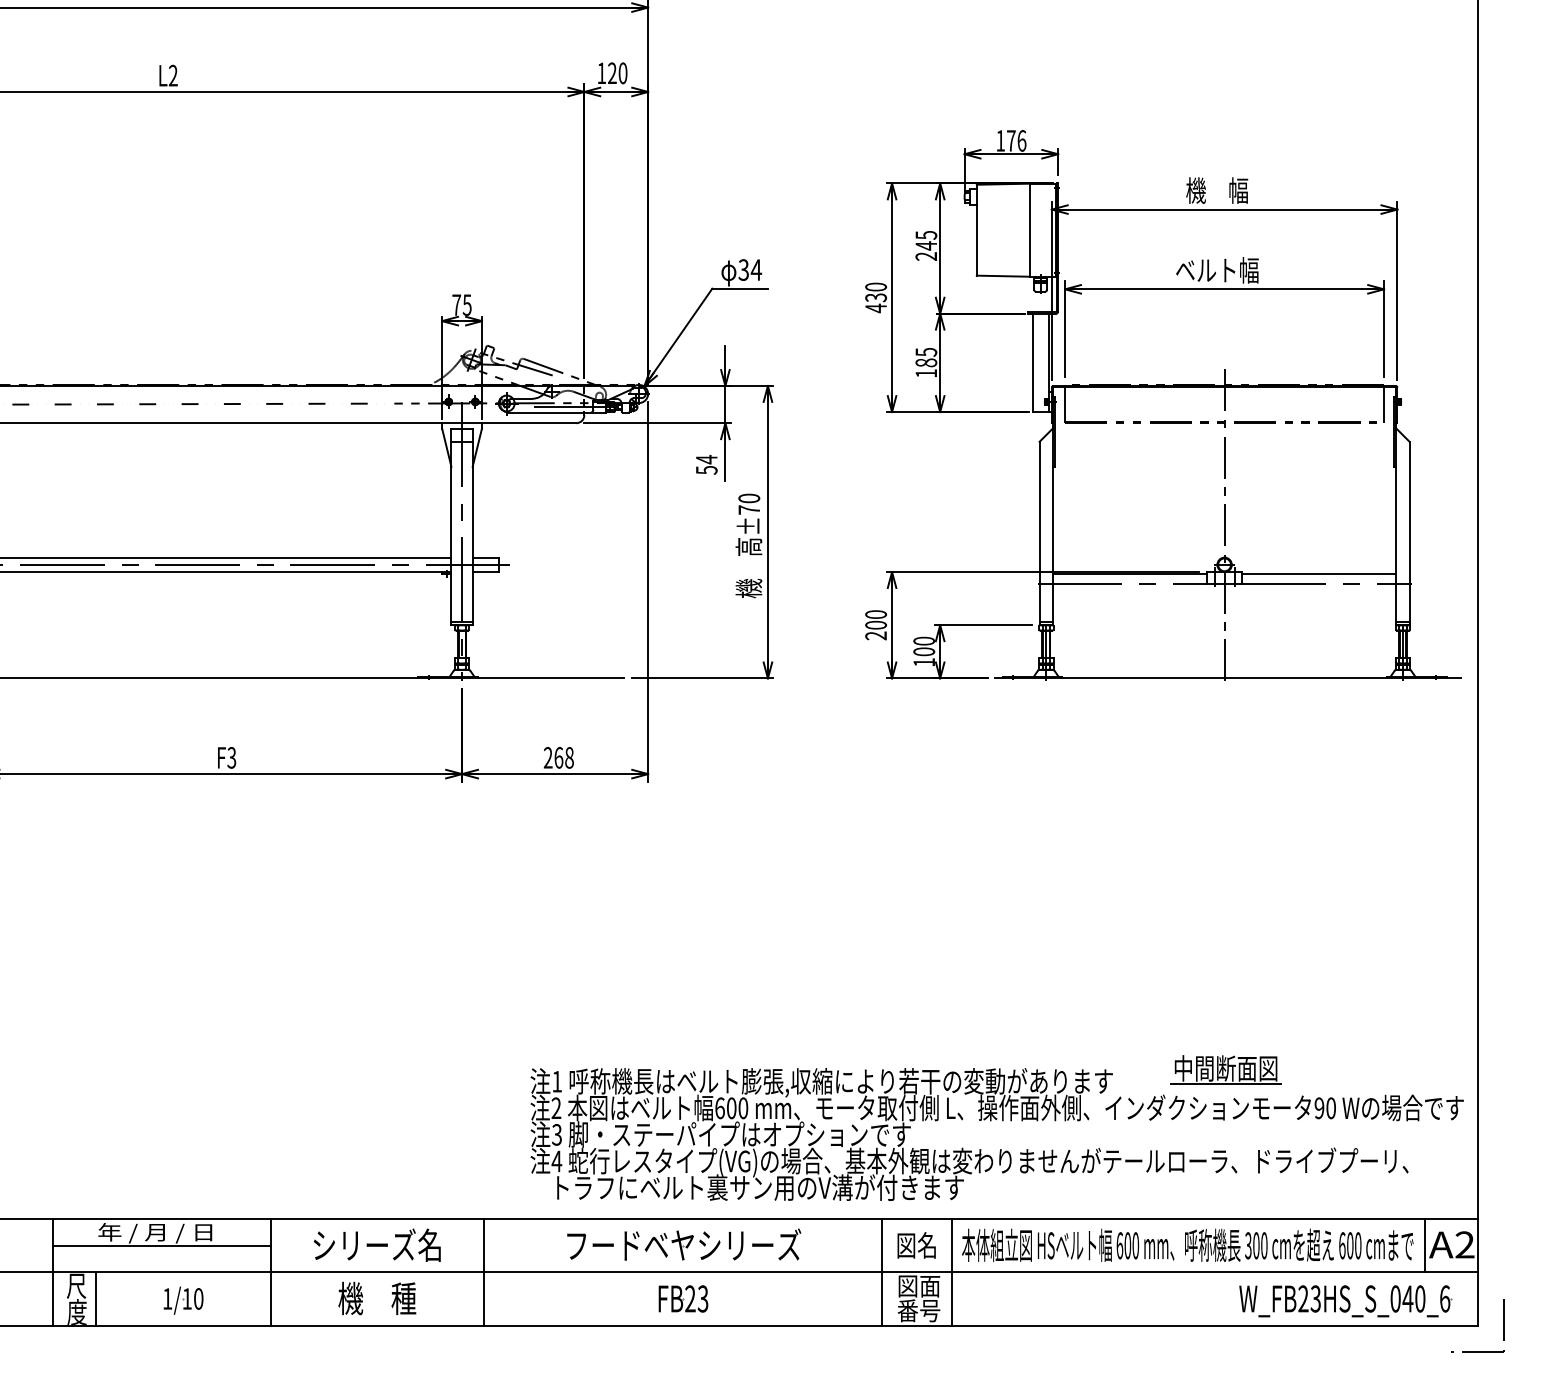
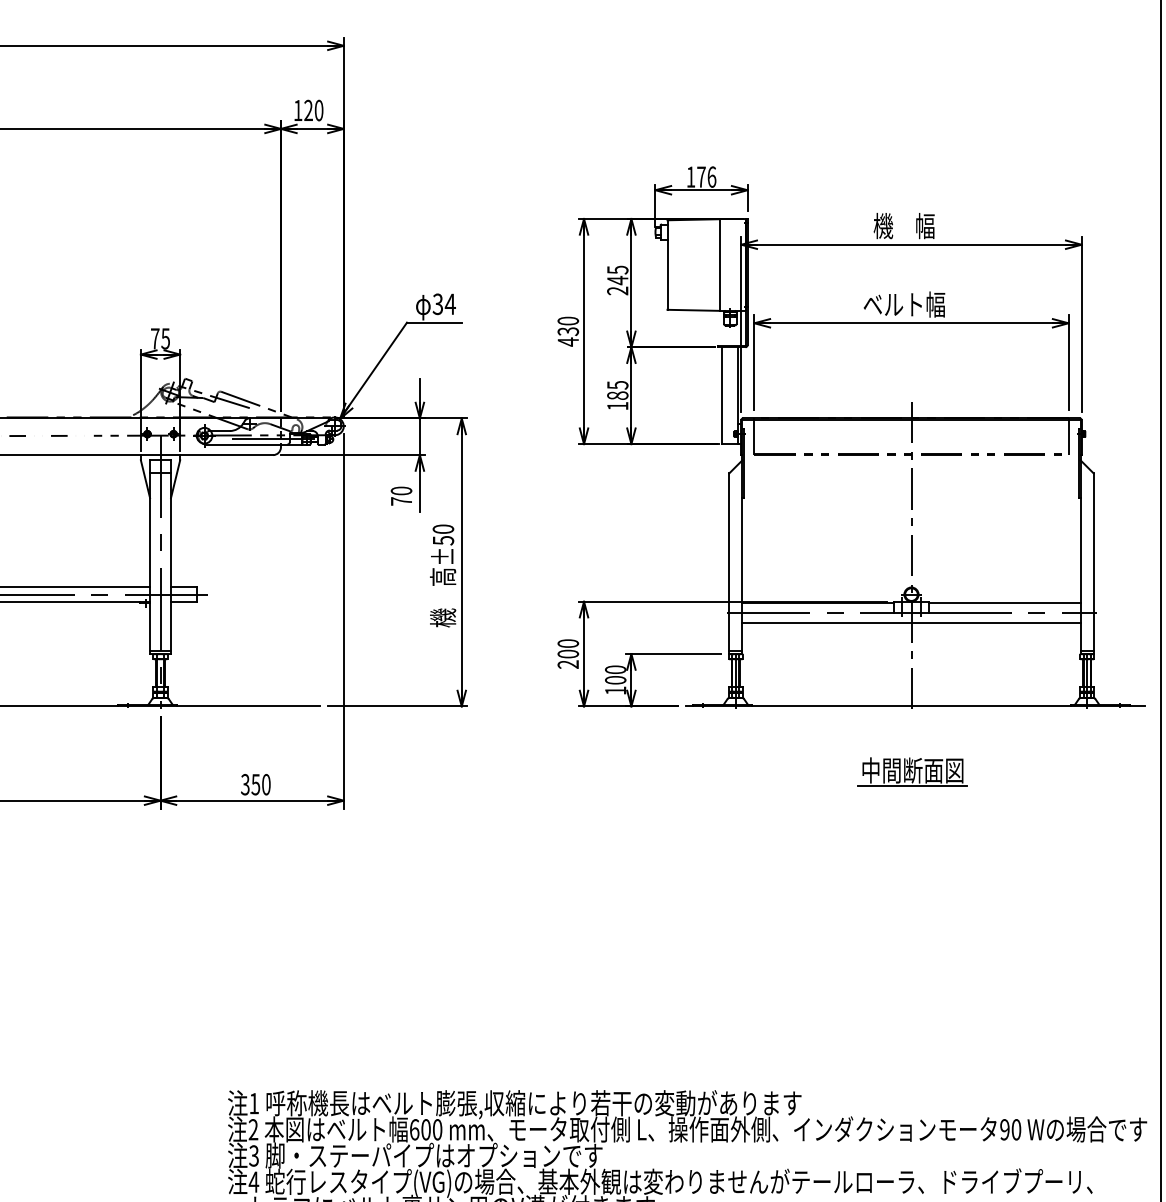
text: (706, 464) -> (401, 495), 54 -> 70
text: (749, 509) -> (443, 540), ±70 -> ±50
line: (1224, 593) -> (911, 622), added
text: (558, 757) -> (255, 784), 268 -> 350
part: (1225, 1069) -> (912, 771), moved

